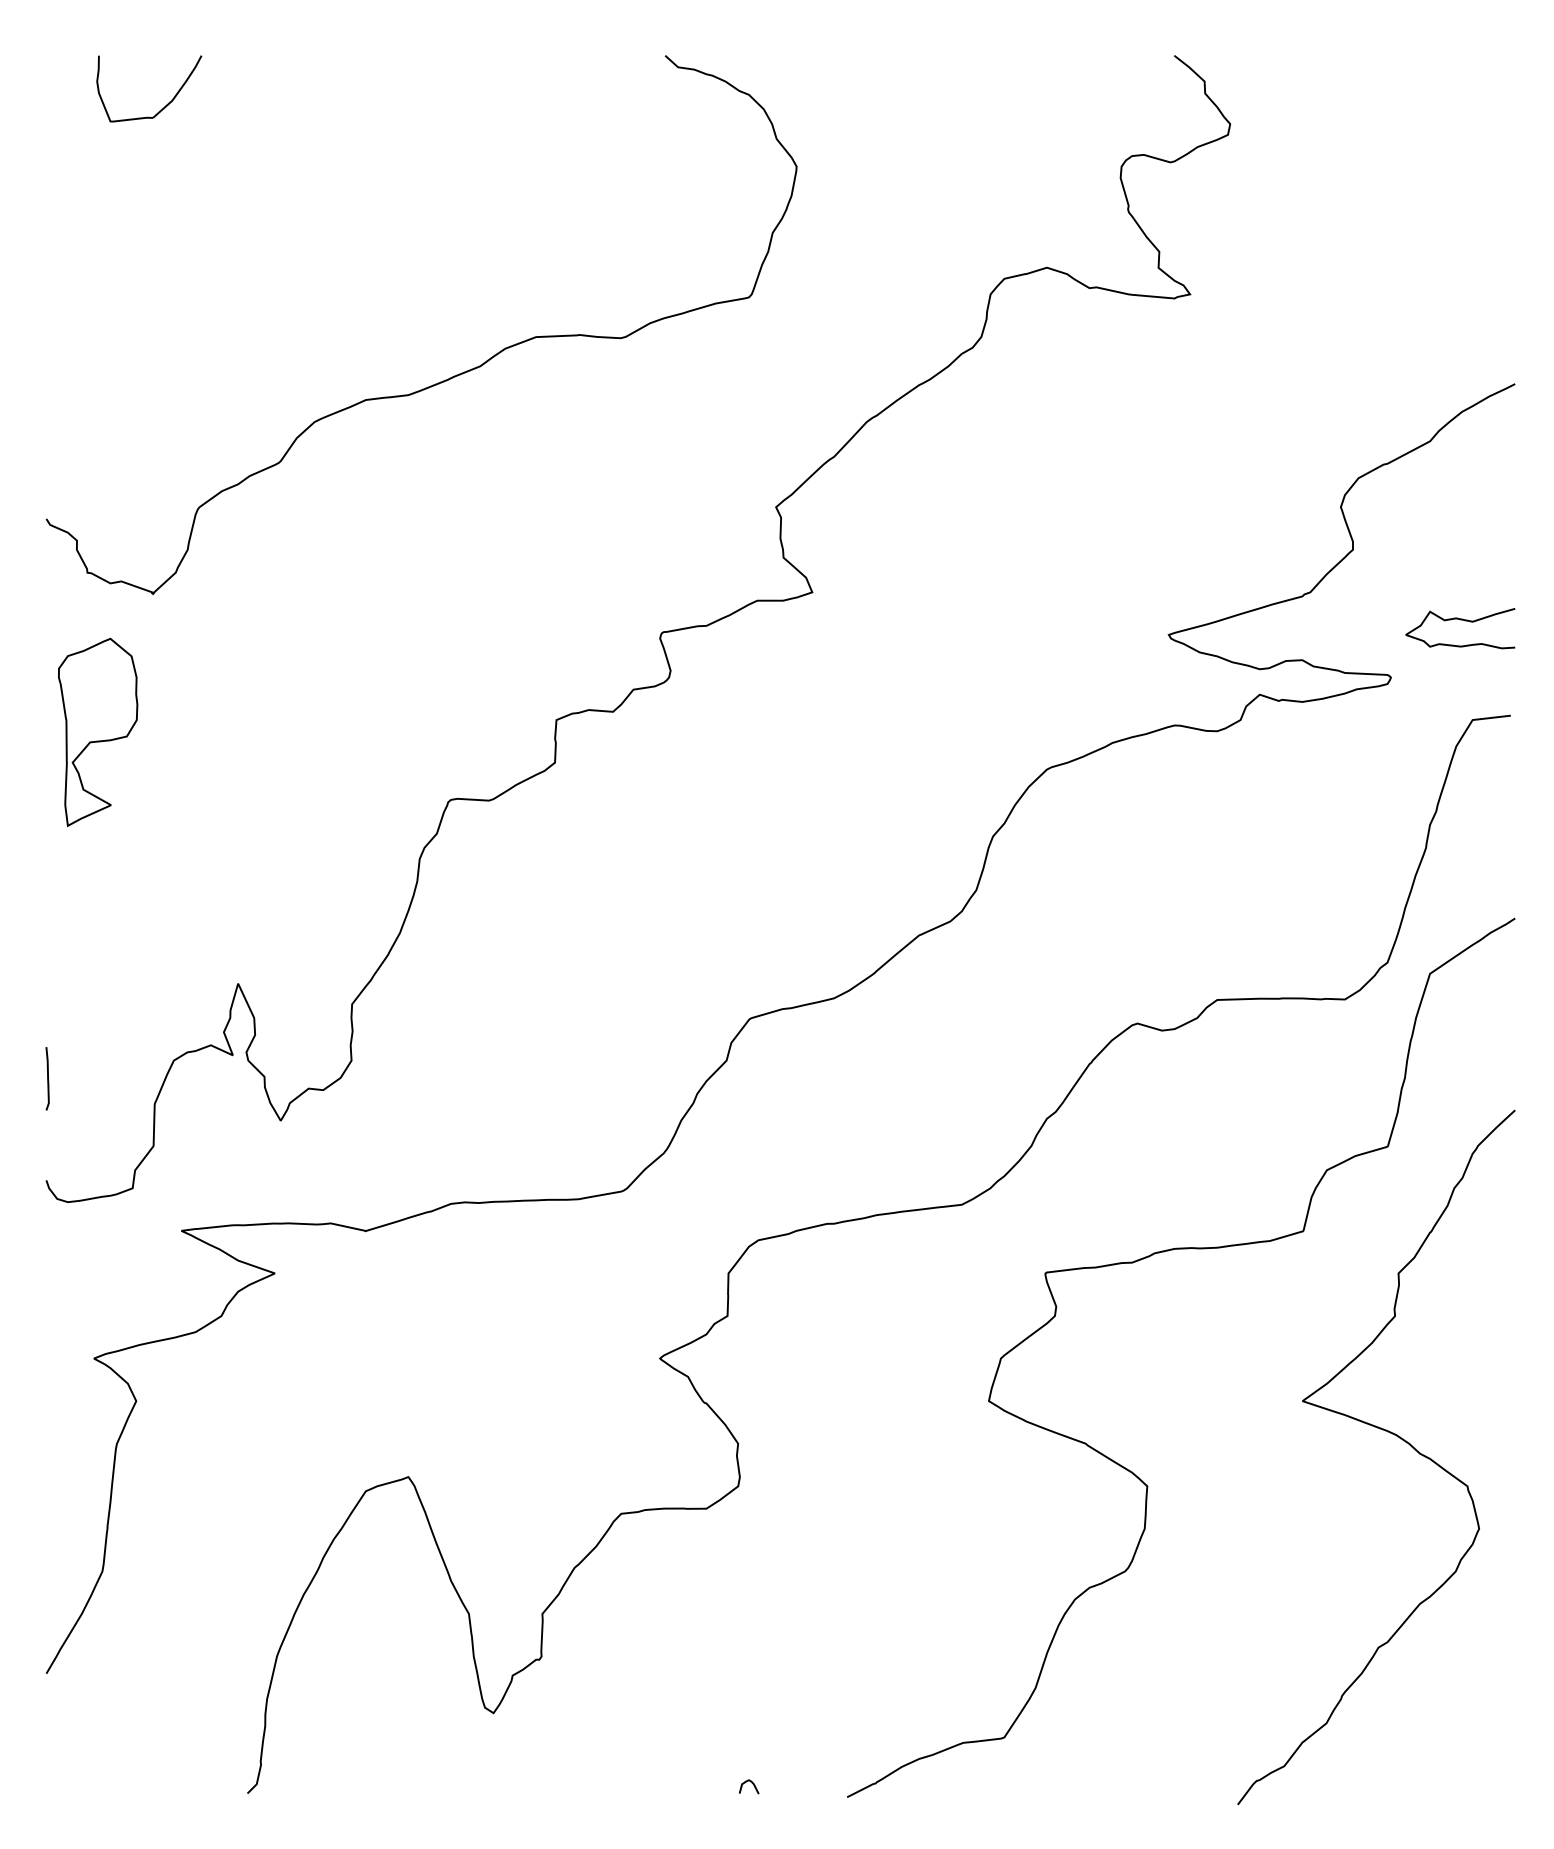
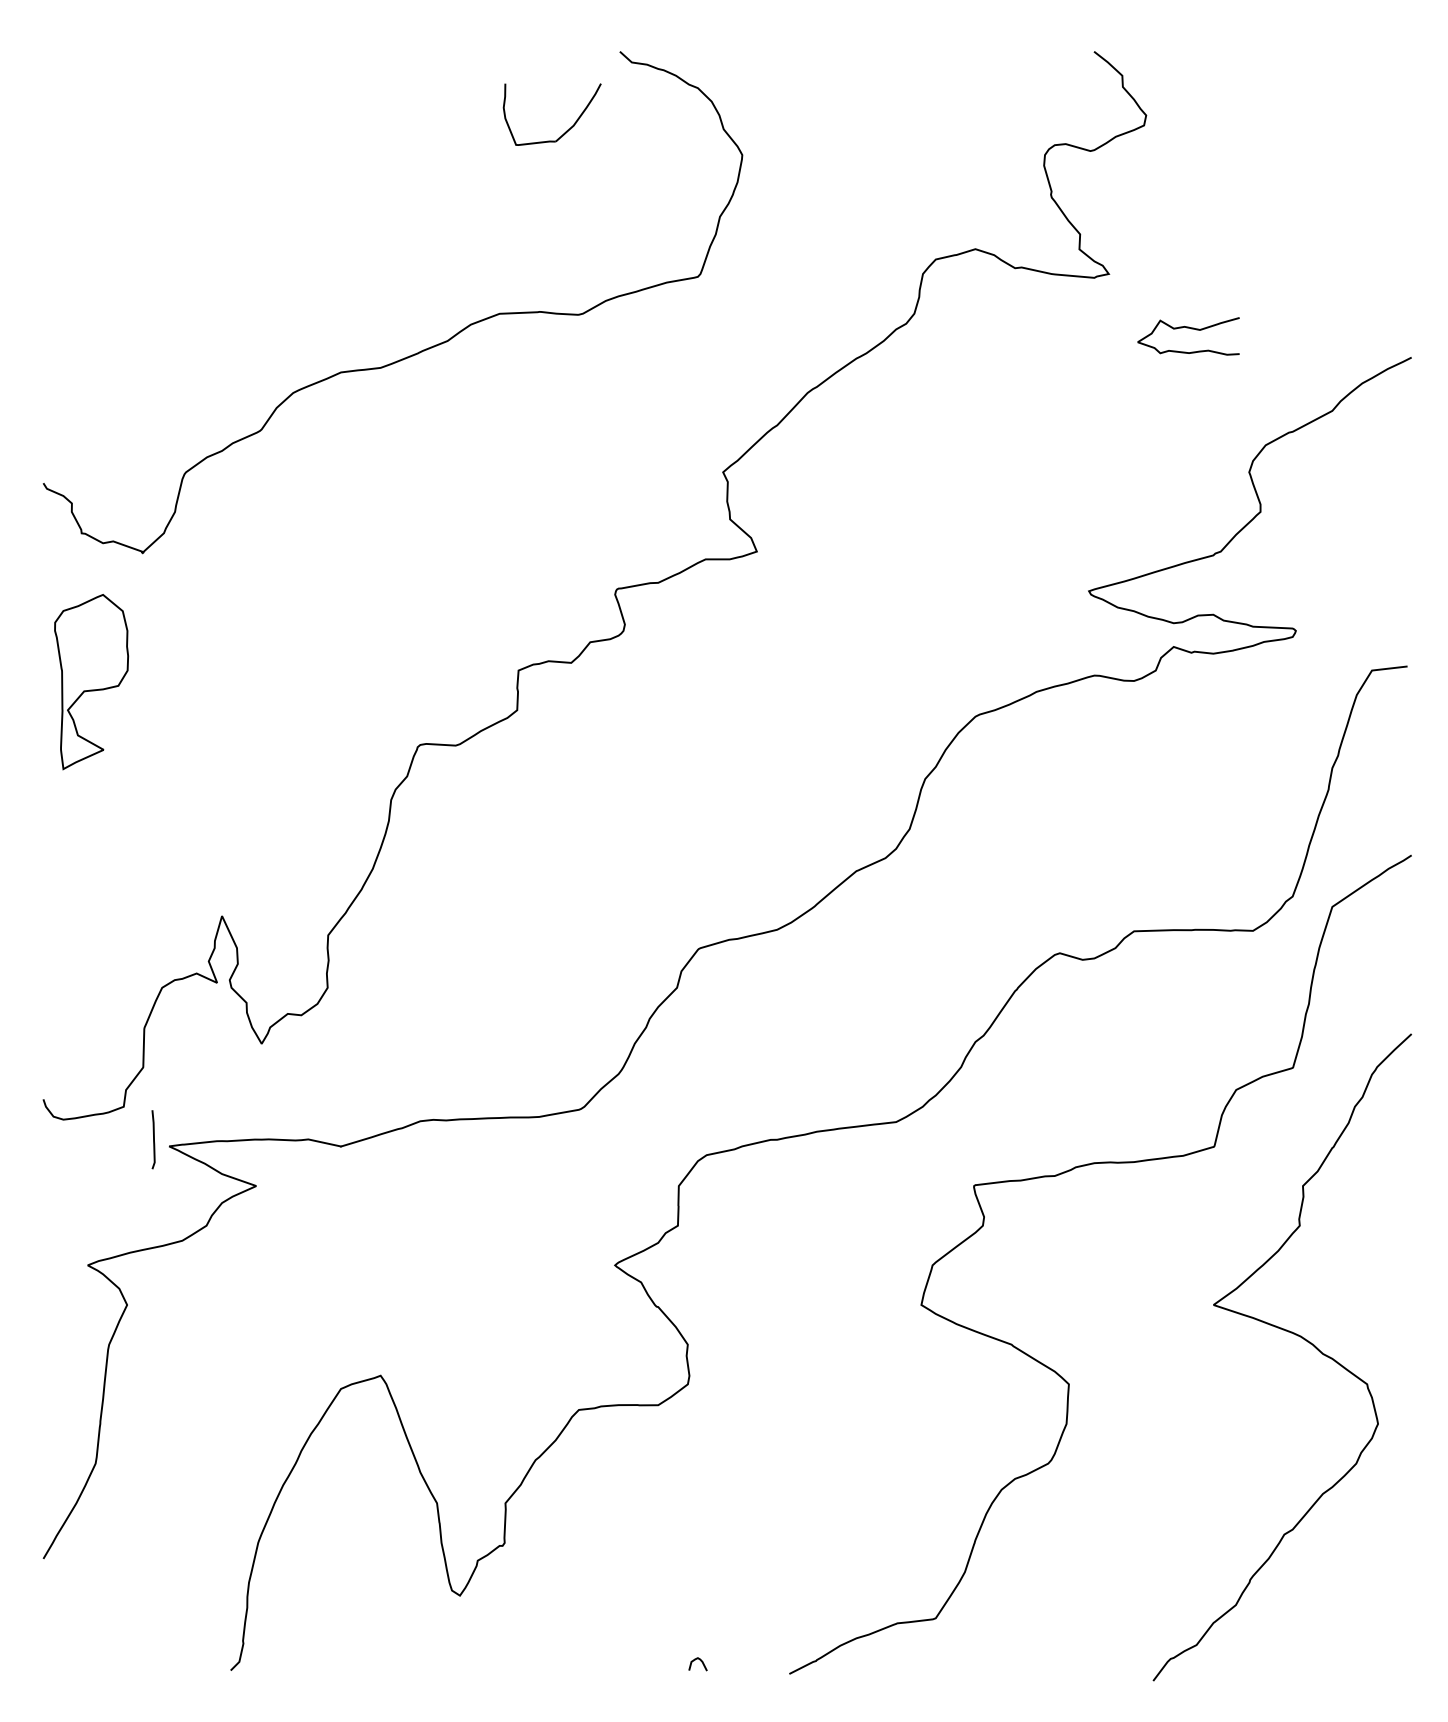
part: (165, 104) -> (567, 129), moved
curve: (1463, 621) -> (1191, 329), moved
curve: (47, 1078) -> (153, 1139), moved

